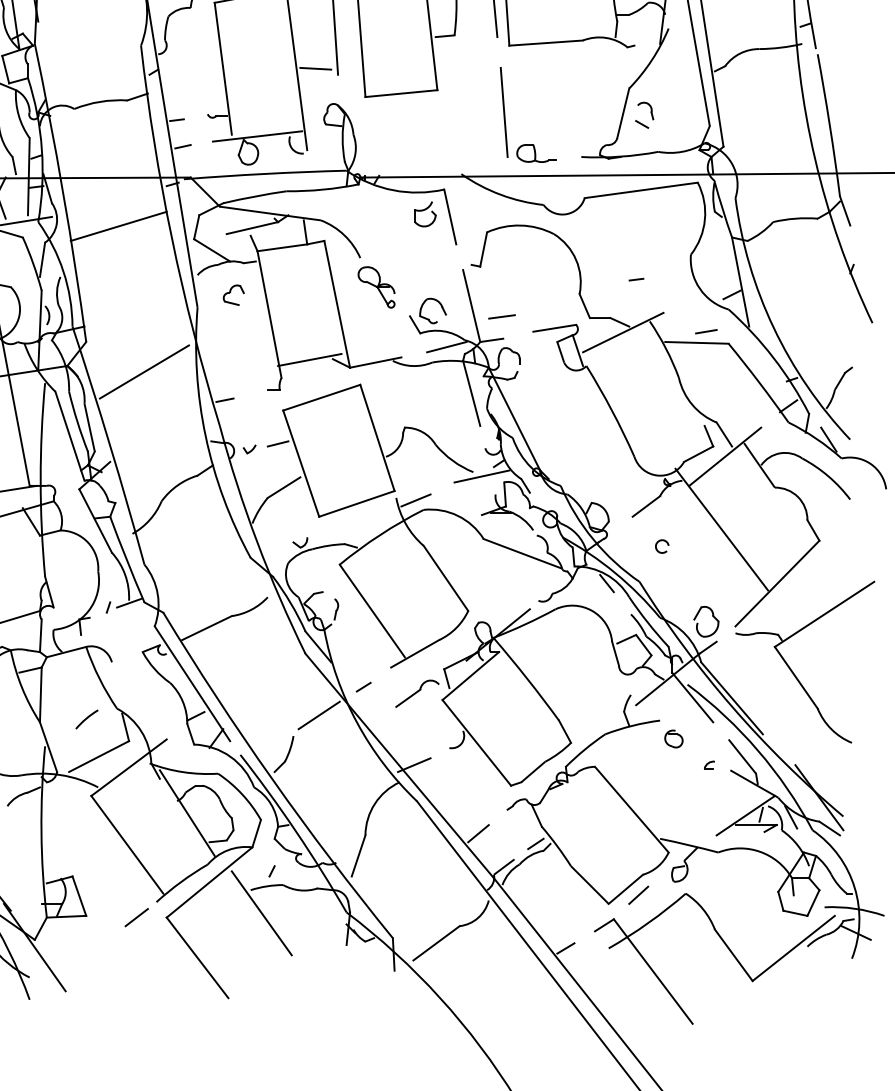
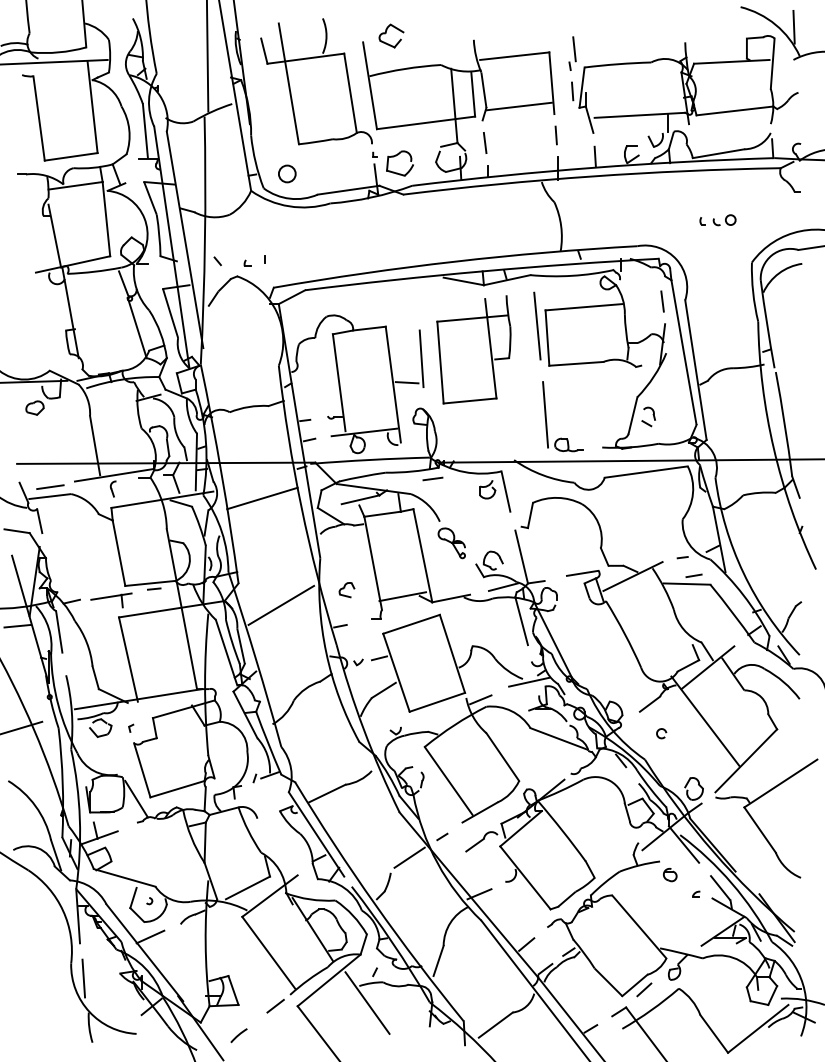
line: (636, 279) -> (682, 557), moved
part: (233, 295) -> (346, 590), moved
line: (501, 316) -> (432, 478), moved
line: (86, 719) -> (238, 1035), moved

